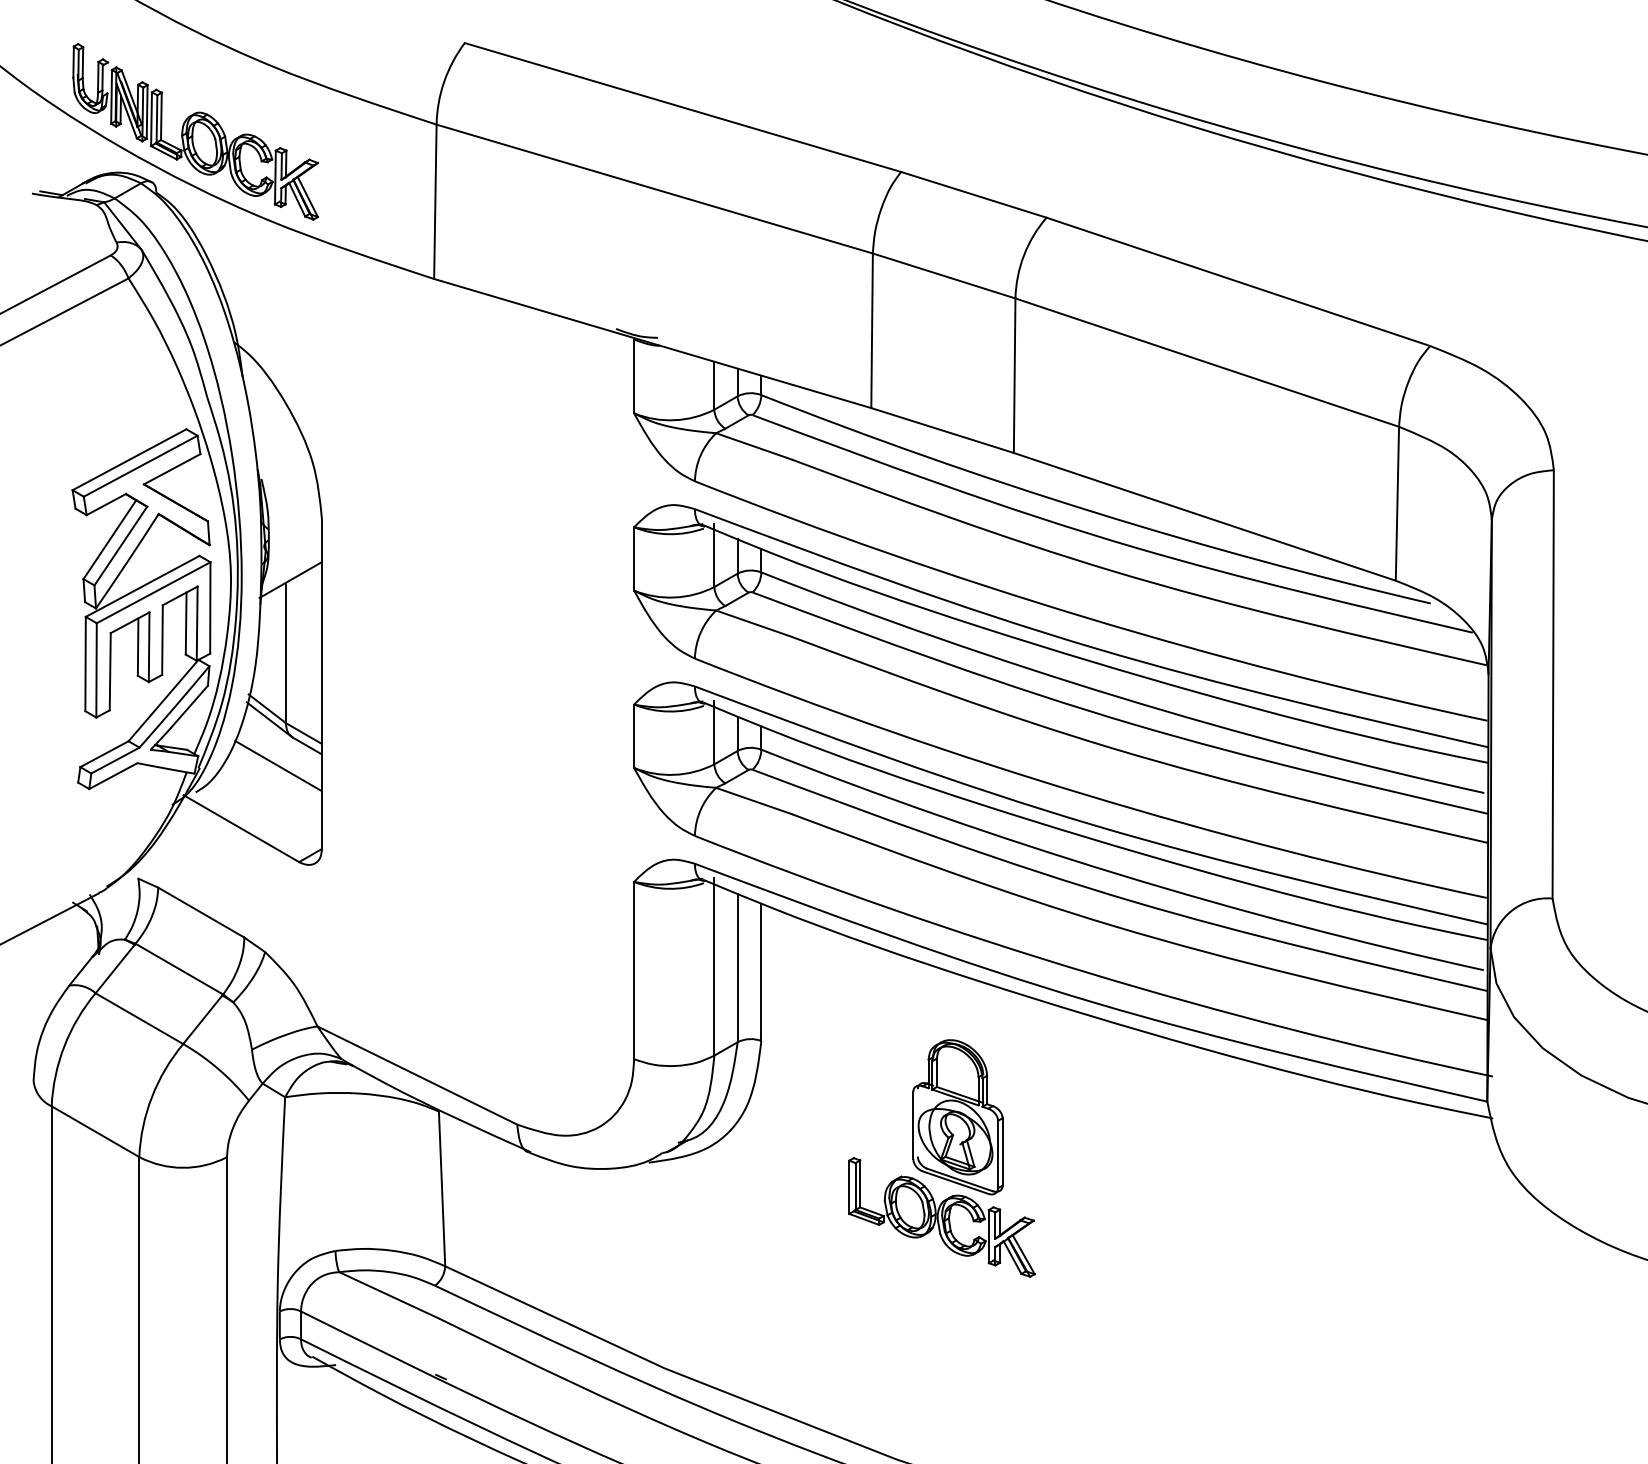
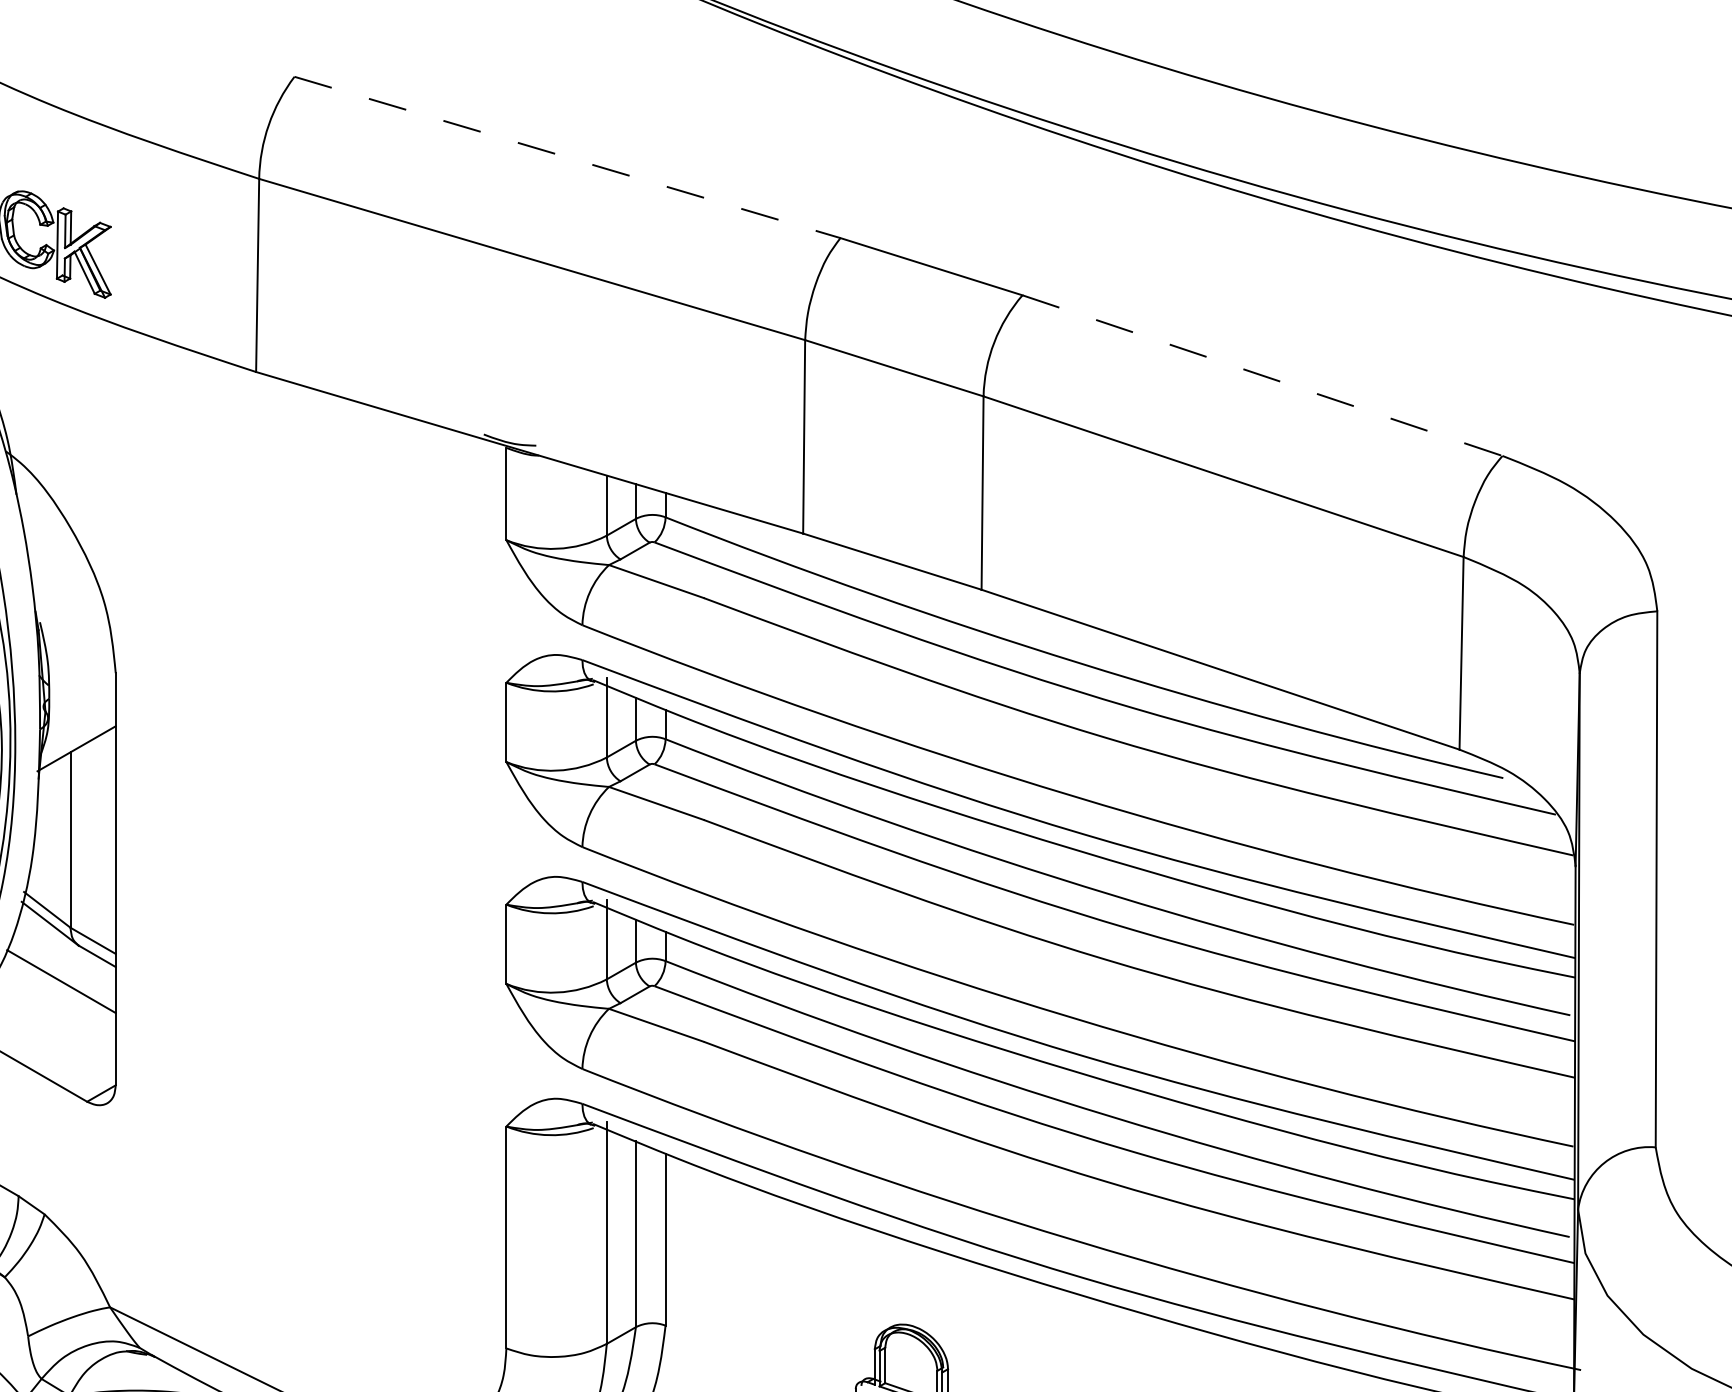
line: (683, 107) -> (568, 157), solid -> dashed
line: (1238, 282) -> (1262, 376), solid -> dashed

